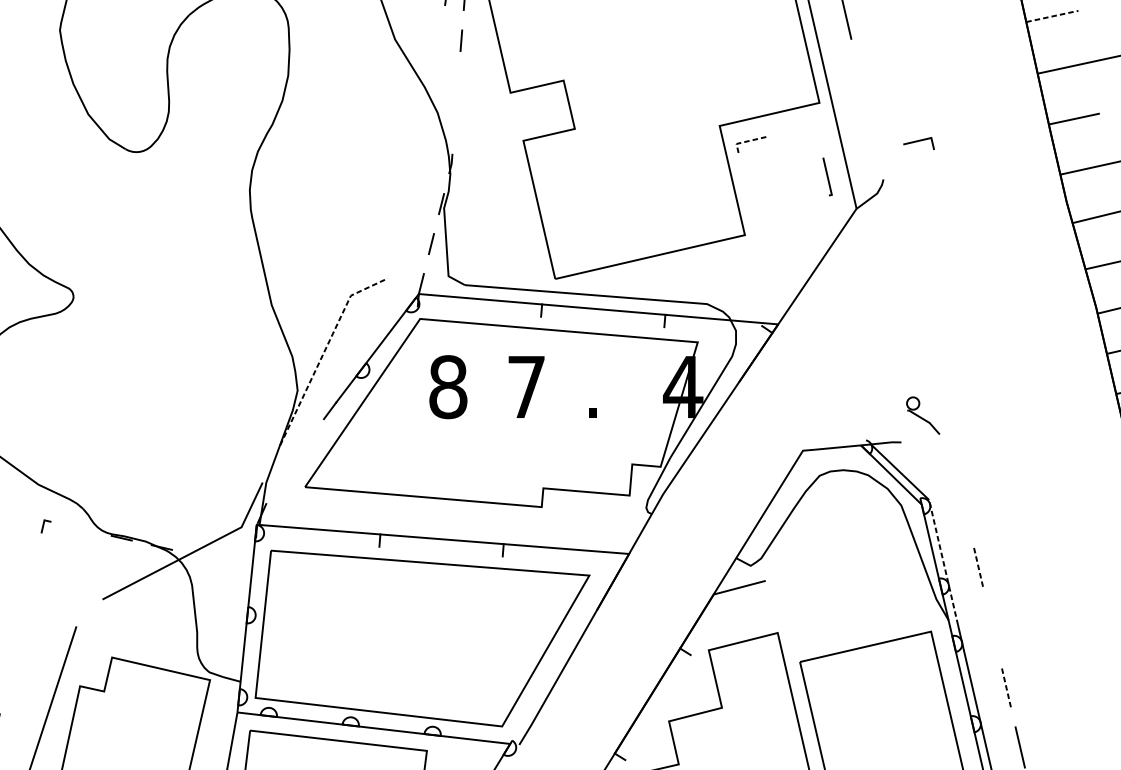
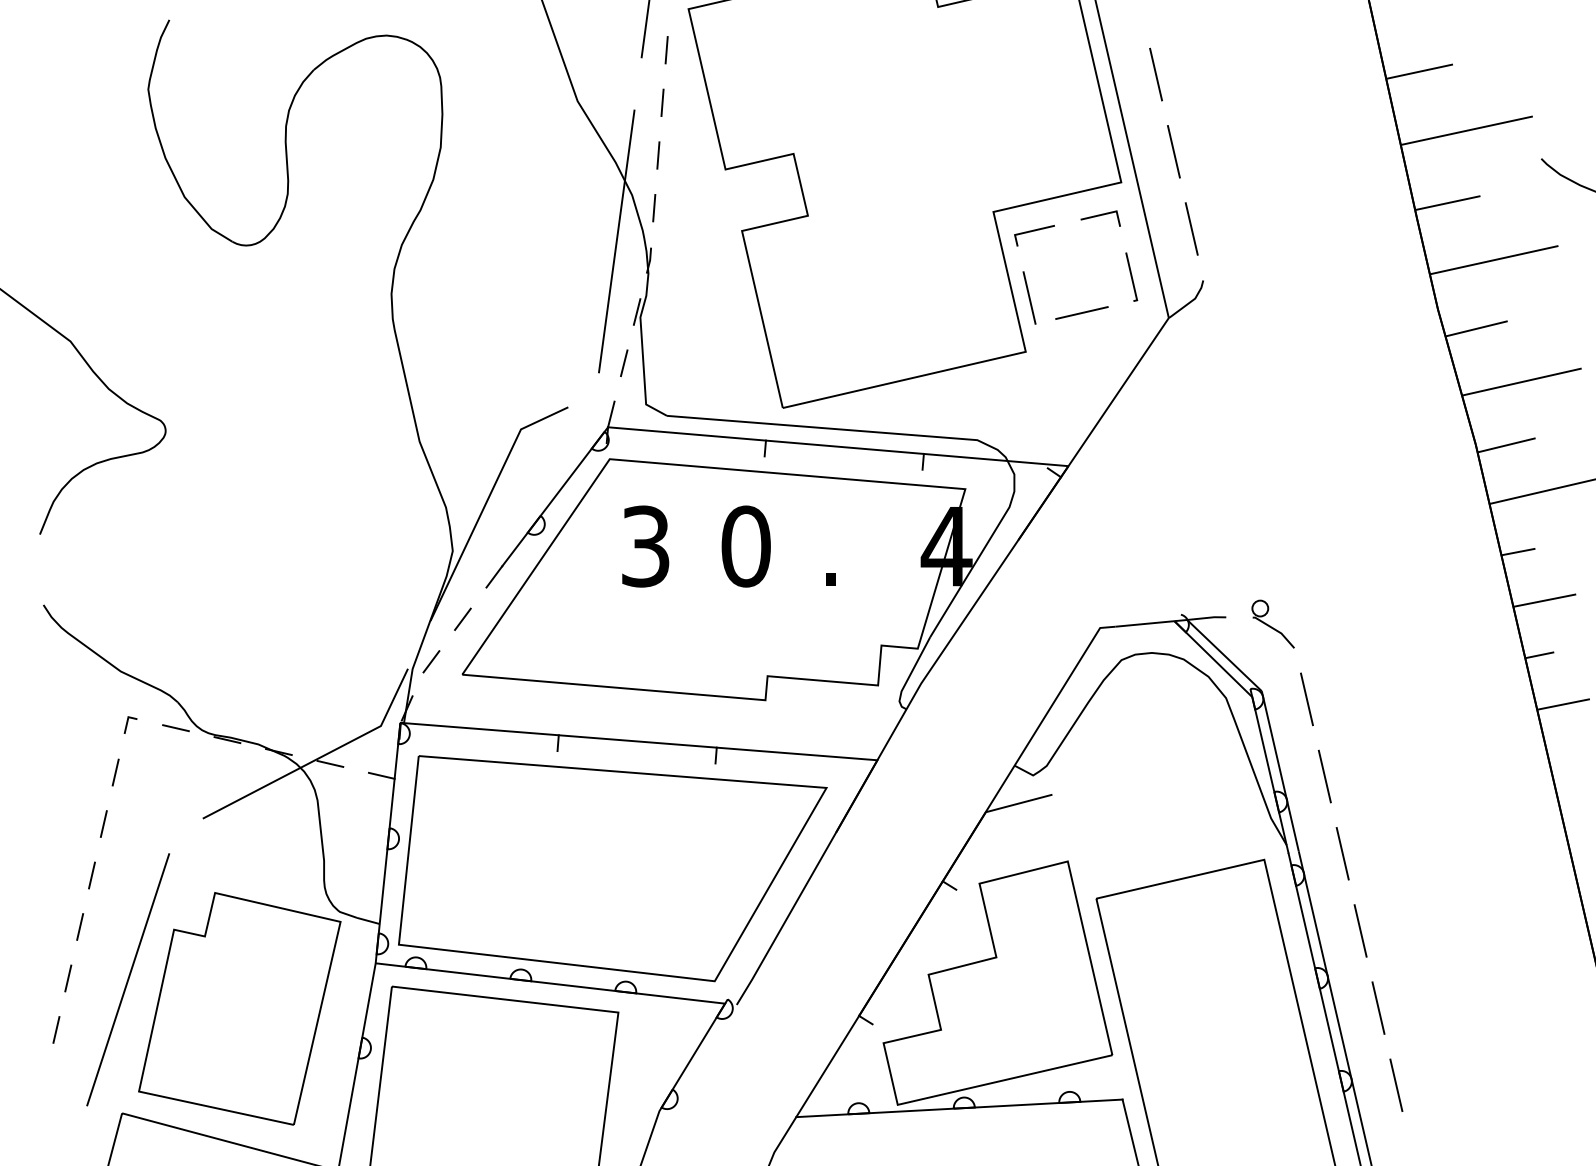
line: (1053, 16) -> (1420, 71), dashed -> solid
line: (860, 78) -> (1173, 151), added
line: (458, 81) -> (658, 155), added
line: (455, 123) -> (654, 208), added
line: (874, 138) -> (1191, 228), added
line: (747, 141) -> (1028, 231), dashed -> solid
line: (918, 141) -> (1099, 216), moved
line: (425, 149) -> (616, 241), added
line: (747, 192) -> (1029, 297), added
line: (788, 204) -> (1081, 312), added
line: (324, 351) -> (487, 500), dashed -> solid
text: (448, 387) -> (645, 546), 8 -> 3
text: (526, 387) -> (745, 546), 7 -> 0
part: (922, 415) -> (1272, 623), moved
line: (305, 443) -> (462, 618), added
line: (281, 476) -> (431, 661), added
line: (964, 506) -> (1306, 699), added
line: (81, 529) -> (175, 728), added
line: (202, 556) -> (330, 763), added
line: (943, 561) -> (1280, 770), dashed -> solid
line: (34, 563) -> (115, 772), added
line: (242, 565) -> (381, 775), added
line: (978, 566) -> (1324, 776), dashed -> solid
line: (25, 603) -> (103, 823), added
line: (992, 626) -> (1342, 853), added
line: (15, 643) -> (91, 875), added
line: (7, 683) -> (80, 926), added
line: (1006, 686) -> (1360, 930), dashed -> solid

